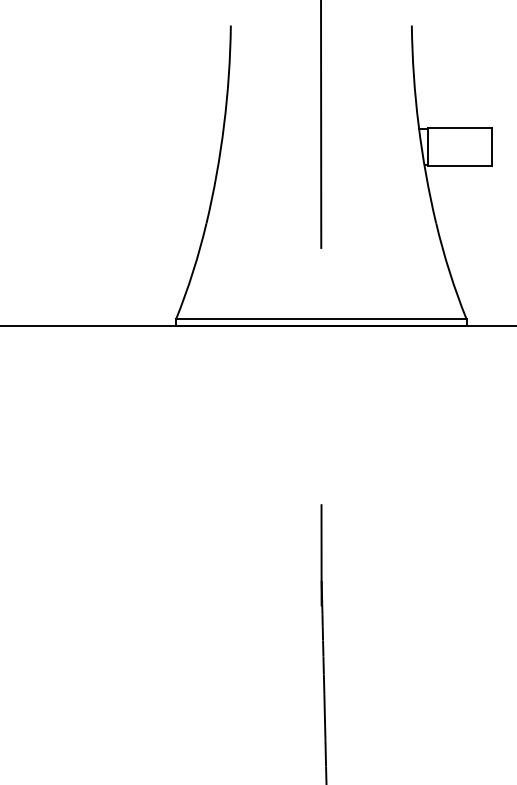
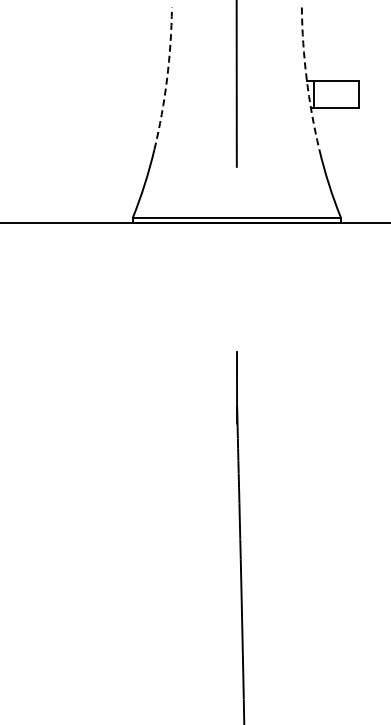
arc: (224, 124) -> (167, 78), solid -> dashed
arc: (418, 124) -> (306, 78), solid -> dashed

